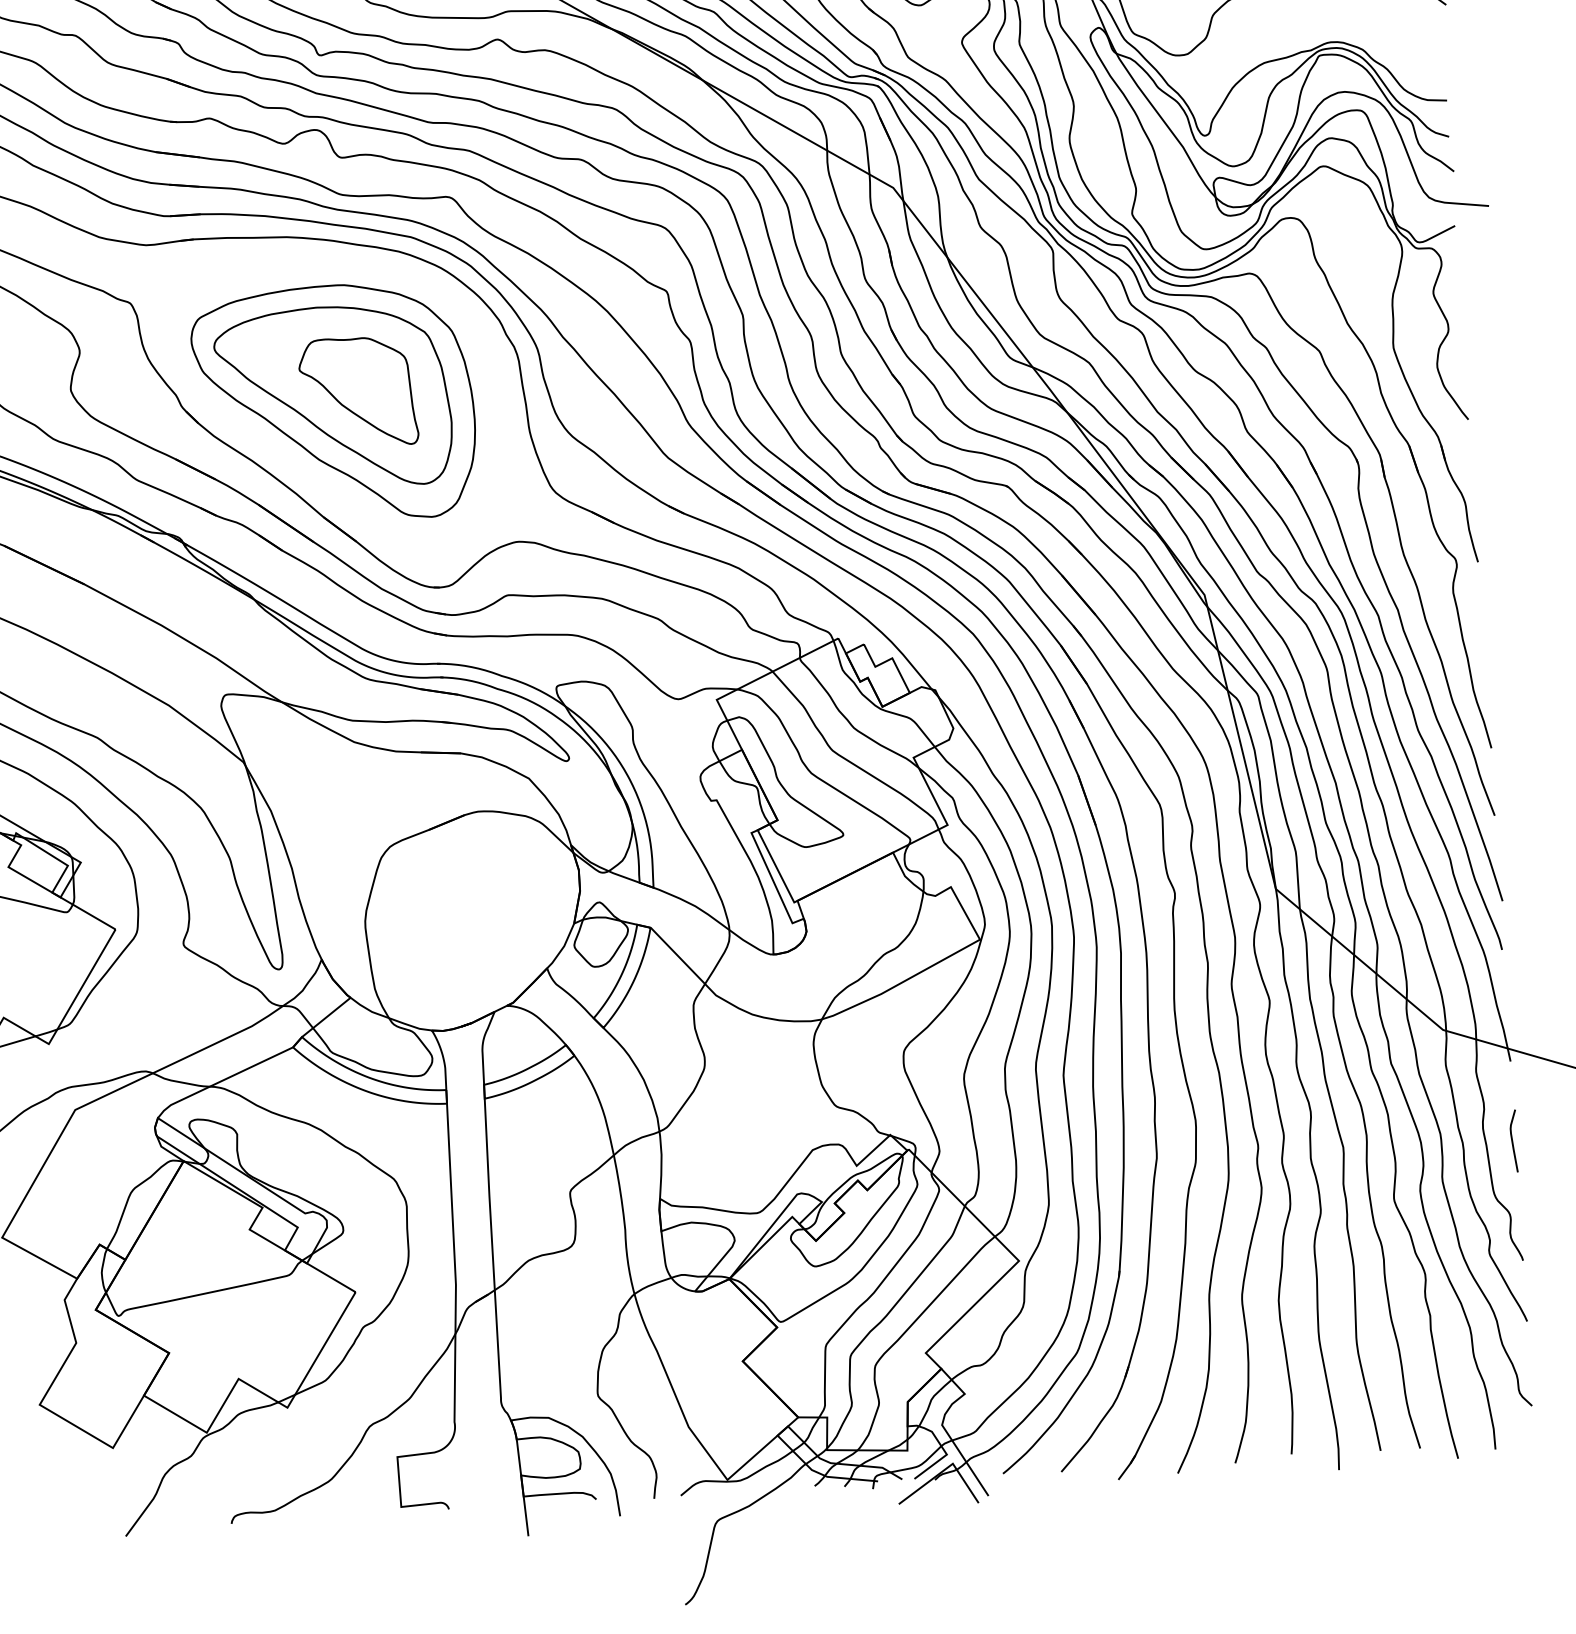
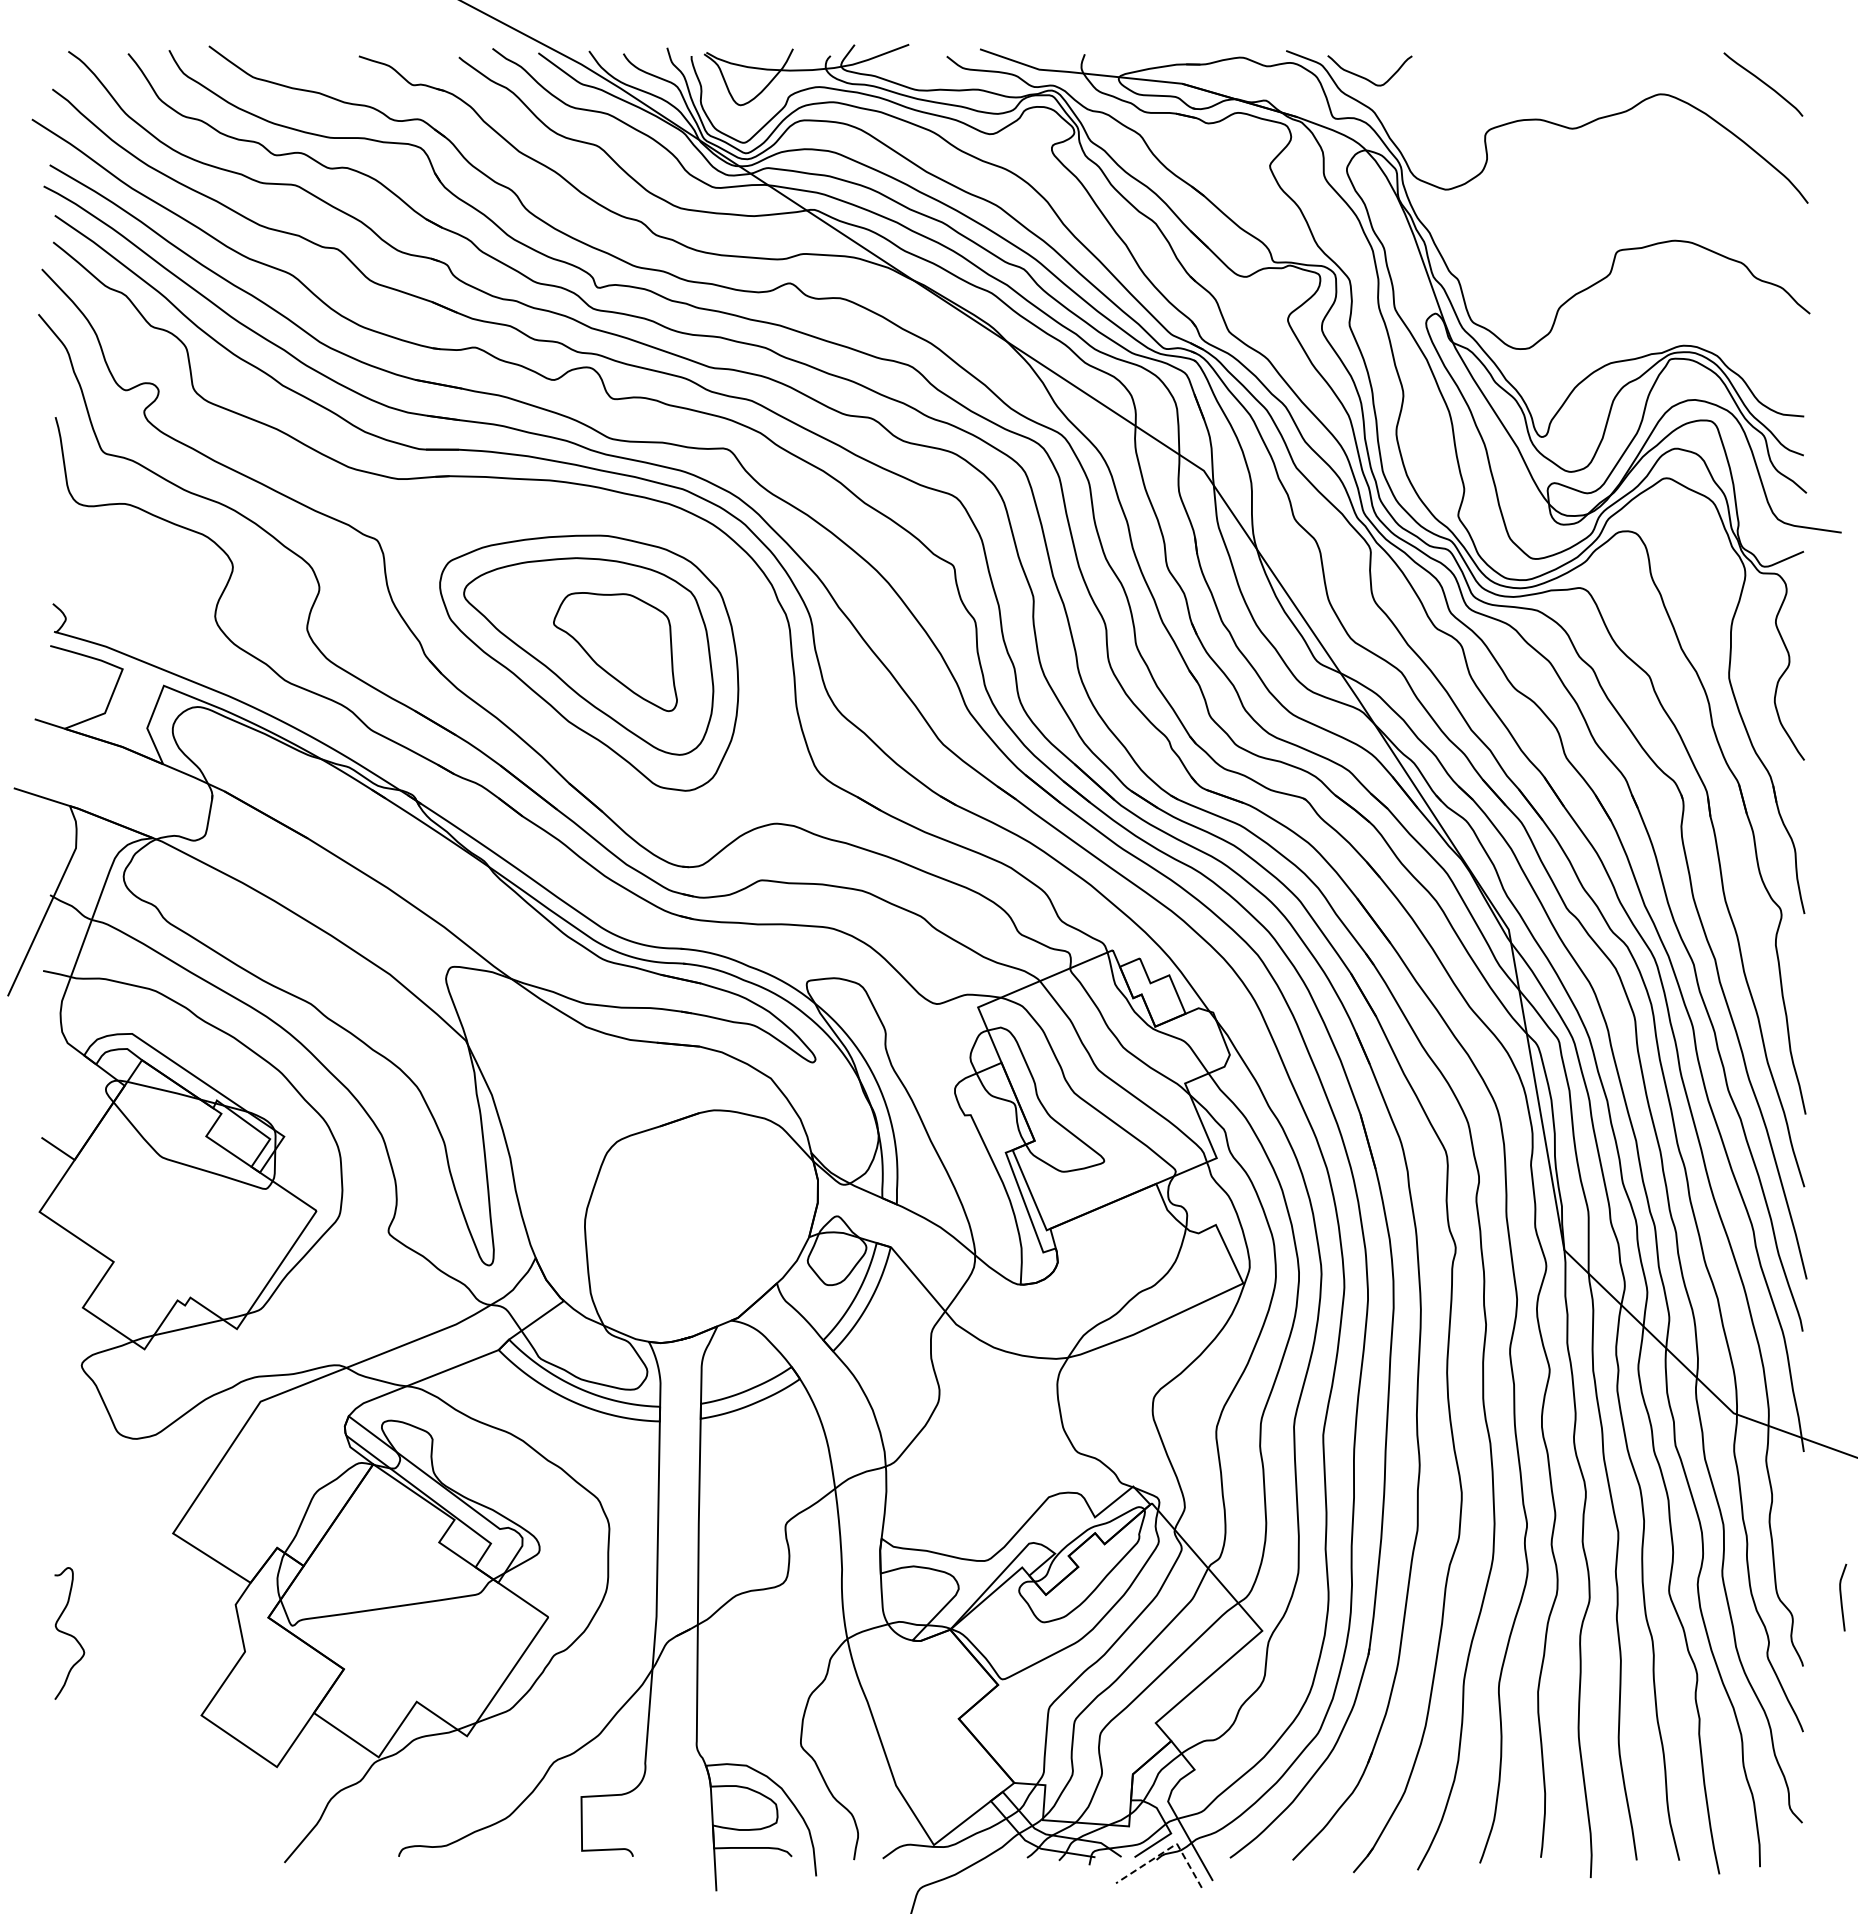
curve: (1512, 1141) -> (1841, 1597), moved
line: (944, 1469) -> (1167, 1849), solid -> dashed

